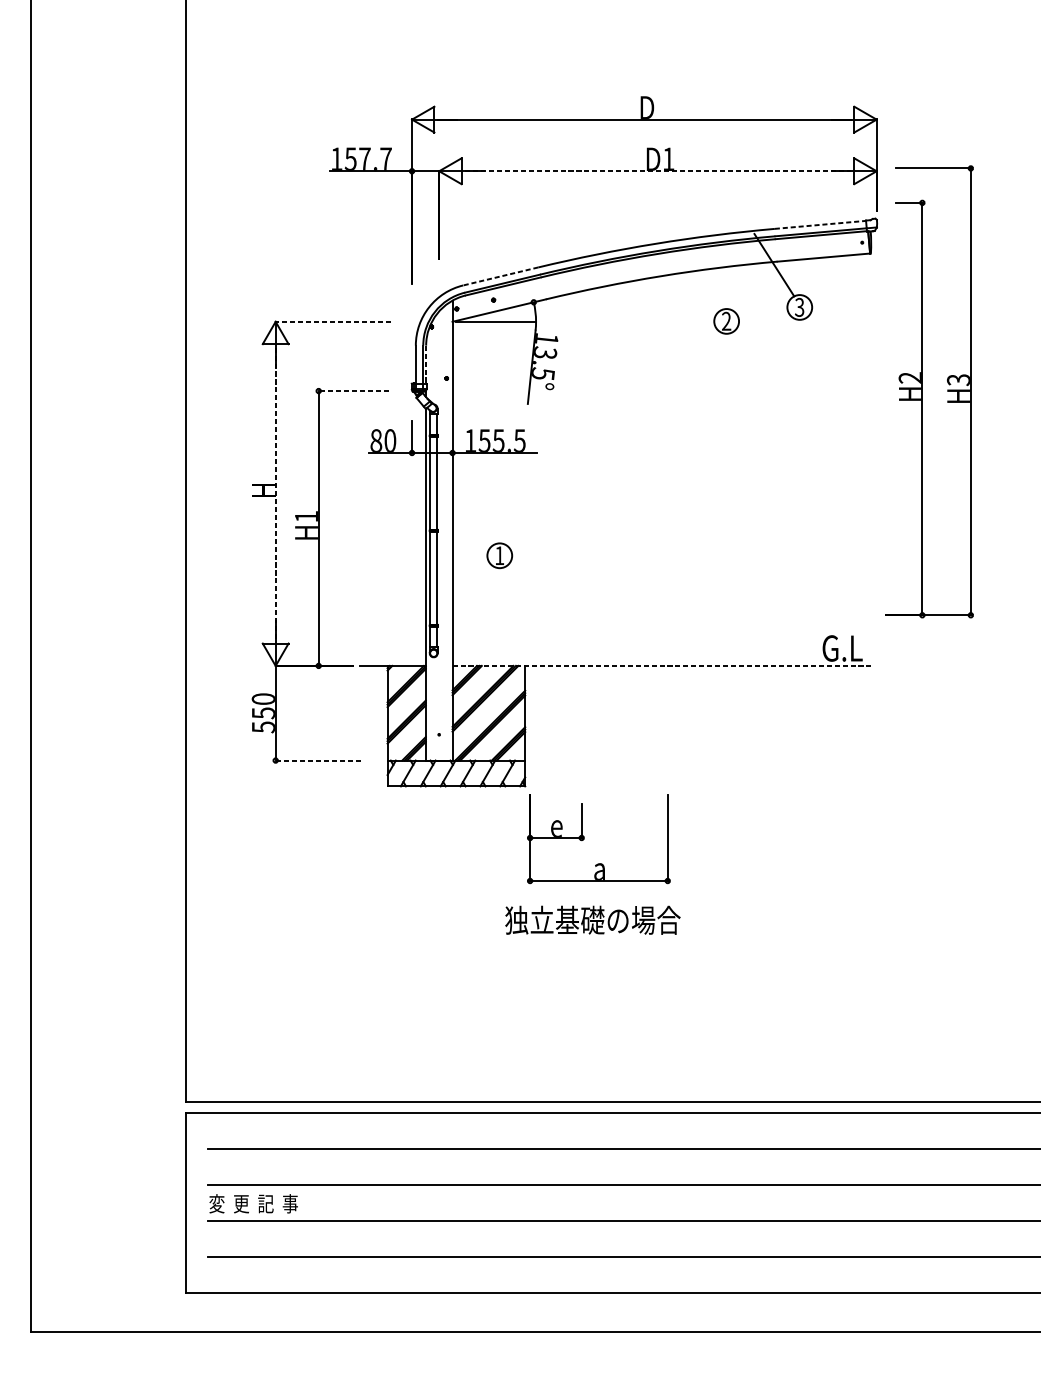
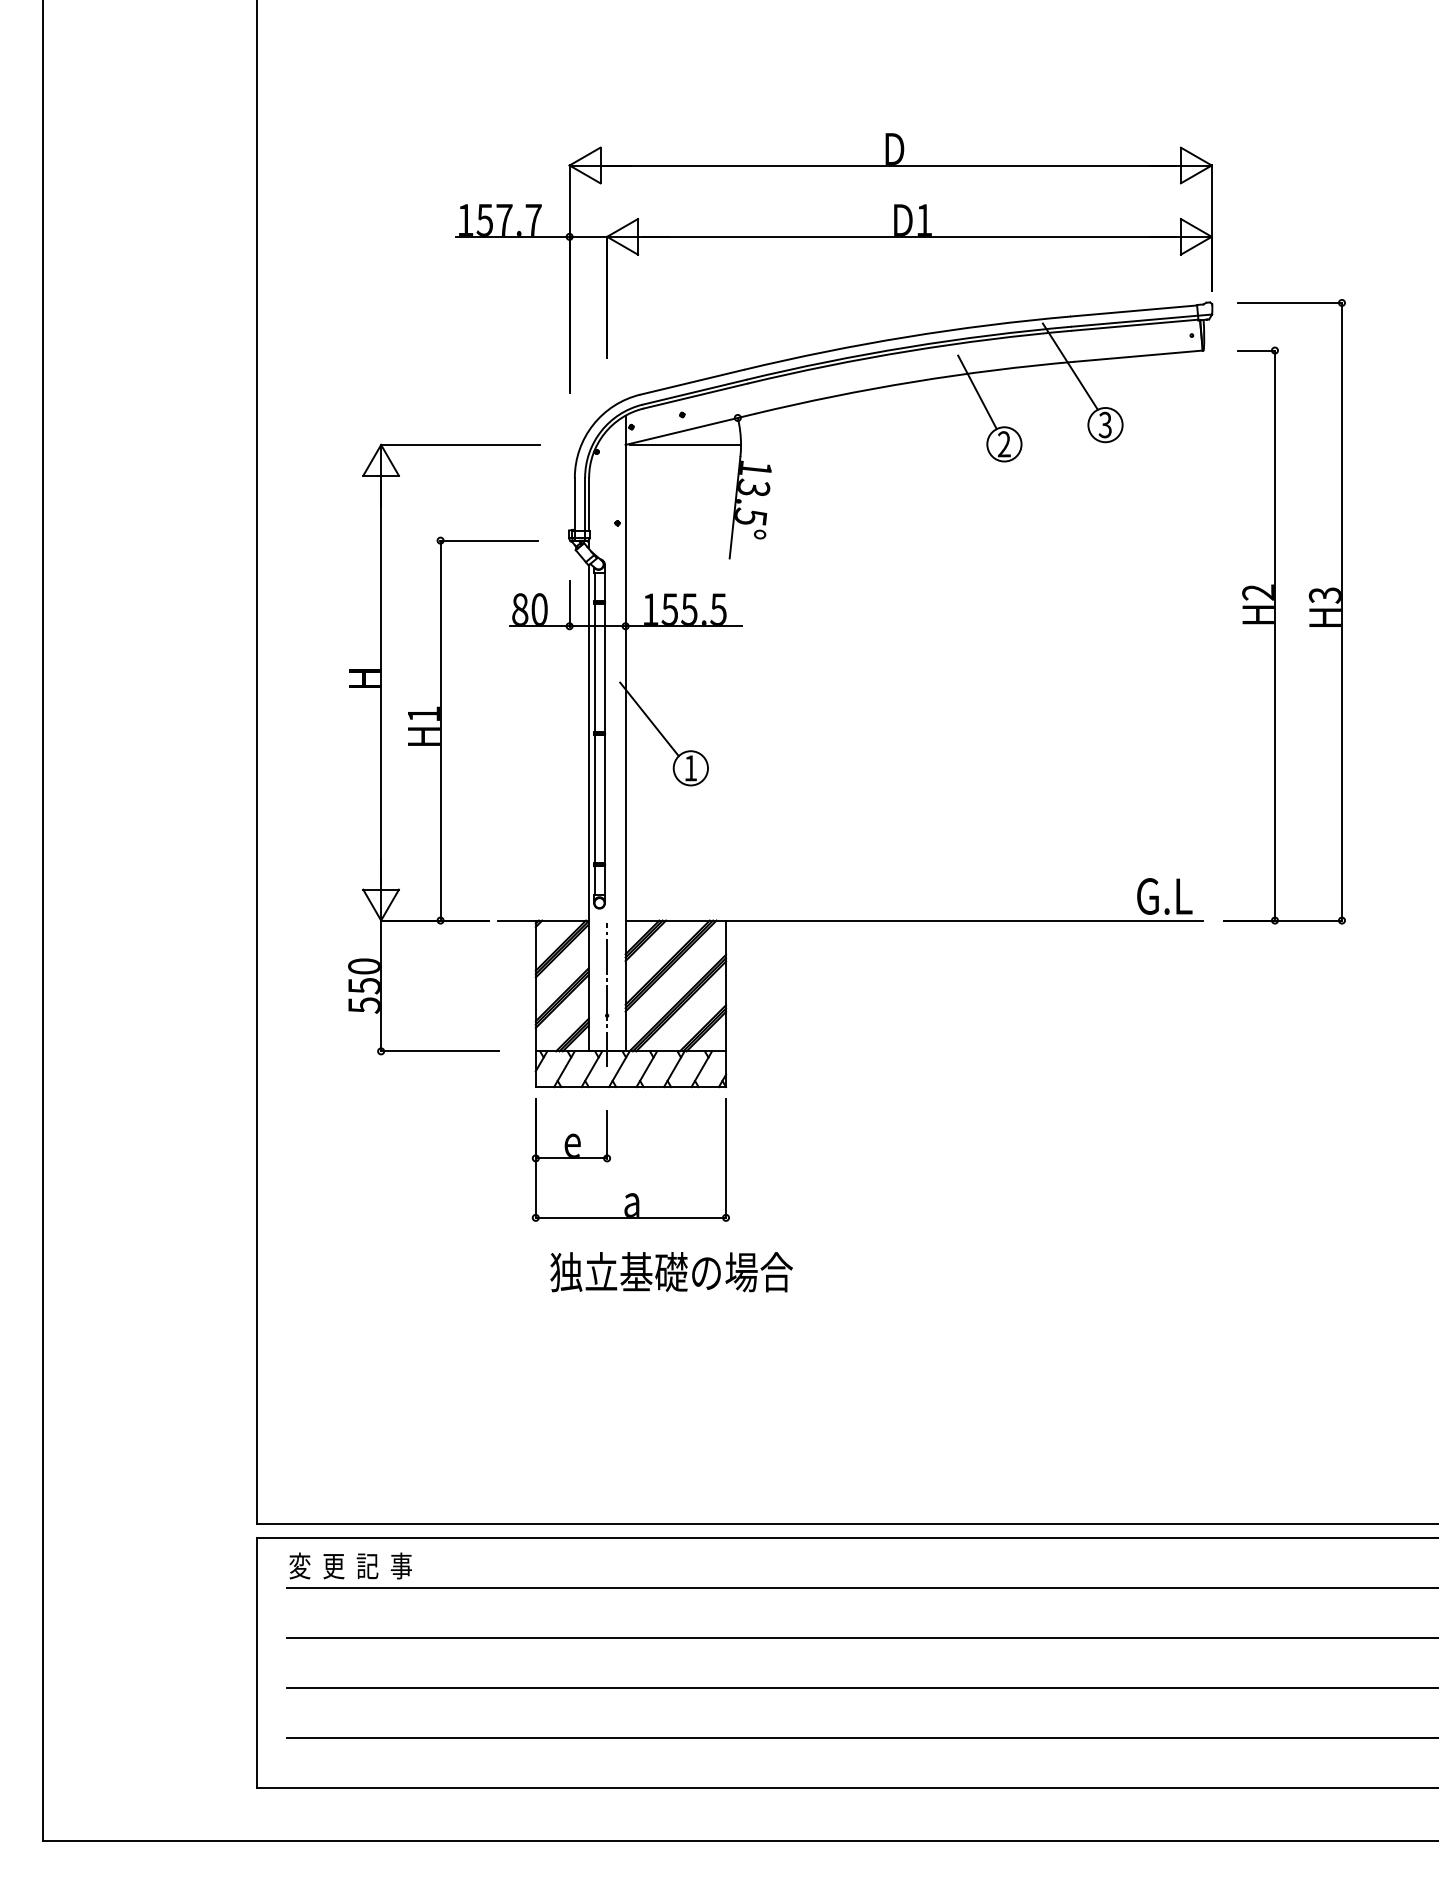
line: (657, 171) -> (909, 236), dashed -> solid
line: (820, 224) -> (1134, 310), dashed -> solid
line: (500, 276) -> (691, 382), dashed -> solid
line: (707, 283) -> (977, 392), added
line: (333, 321) -> (460, 444), dashed -> solid
line: (426, 364) -> (589, 504), dashed -> solid
line: (353, 390) -> (488, 540), dashed -> solid
part: (922, 391) -> (1275, 611), moved
line: (275, 494) -> (381, 683), dashed -> solid
line: (469, 520) -> (649, 719), added
line: (661, 665) -> (914, 920), dashed -> solid
line: (439, 720) -> (607, 995), added
line: (317, 760) -> (439, 1051), dashed -> solid
part: (584, 838) -> (610, 1159), moved
text: (592, 920) -> (671, 1272), moved
text: (253, 1203) -> (350, 1565), moved

